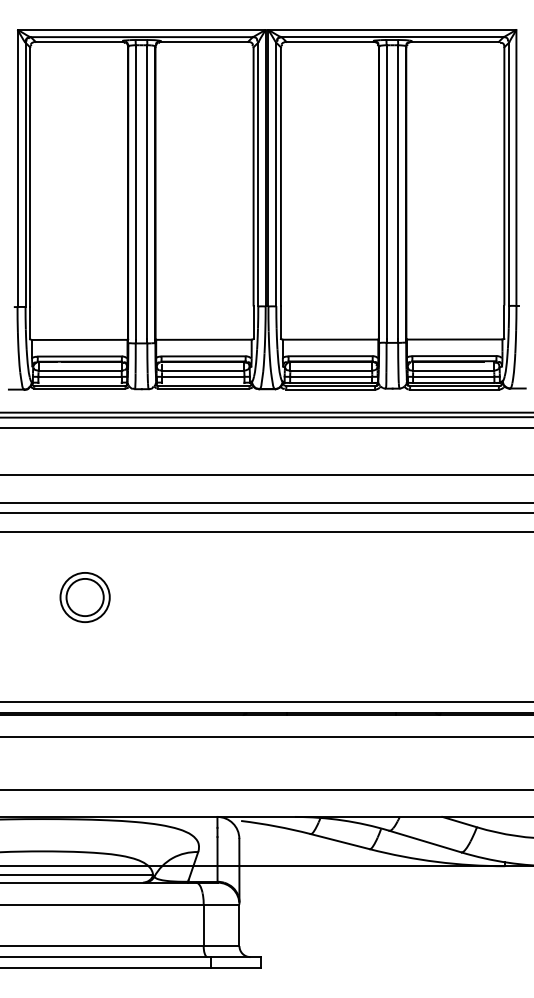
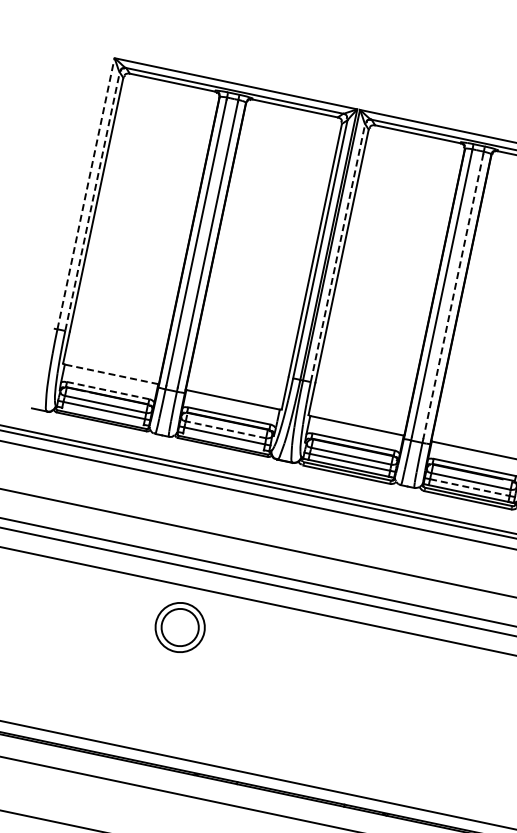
line: (17, 168) -> (85, 193), solid -> dashed
line: (25, 174) -> (92, 201), solid -> dashed
line: (276, 174) -> (338, 253), solid -> dashed
line: (398, 193) -> (453, 296), solid -> dashed
line: (79, 339) -> (111, 373), solid -> dashed
line: (80, 356) -> (108, 390), solid -> dashed
line: (202, 370) -> (225, 429), solid -> dashed
line: (453, 376) -> (469, 487), solid -> dashed
part: (84, 597) -> (179, 627), moved

